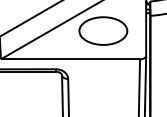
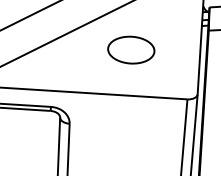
part: (103, 30) -> (131, 49), size x0.6

